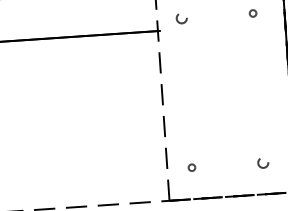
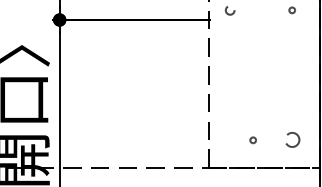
circle: (262, 163) -> (291, 140), size x1.6
circle: (191, 167) -> (252, 140), moved

